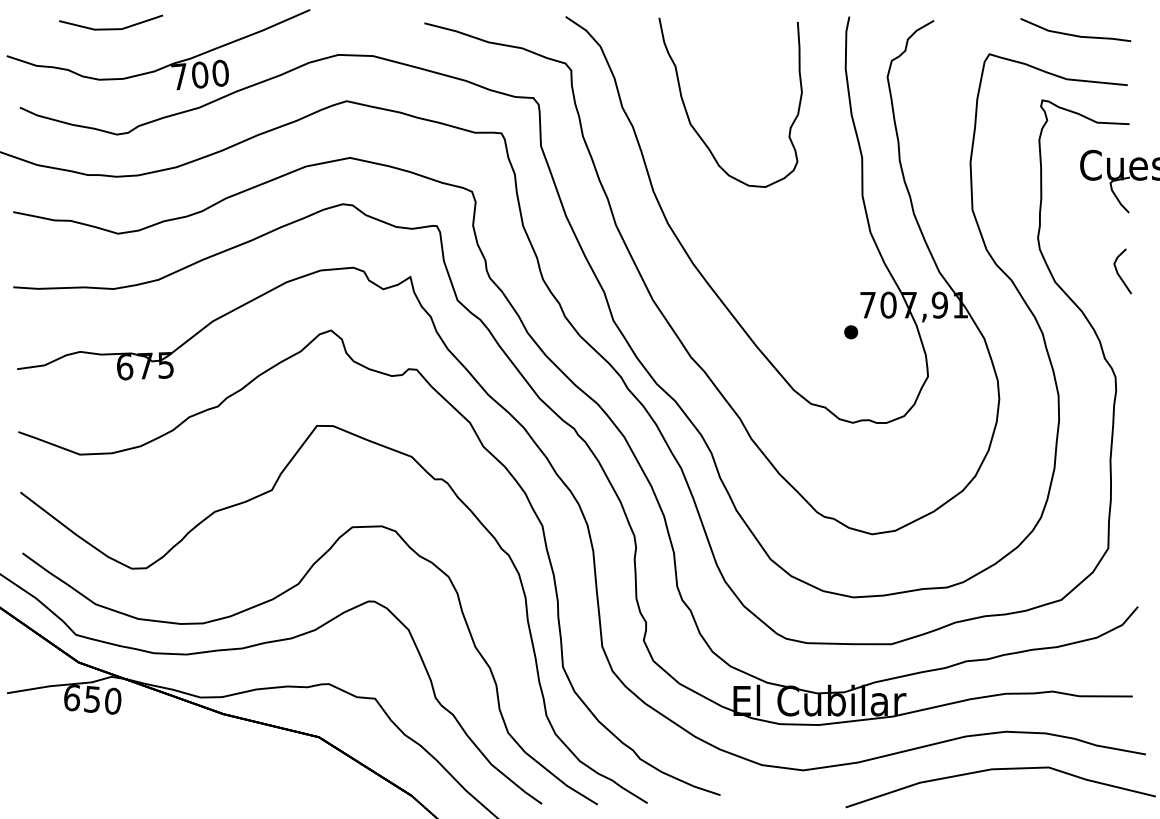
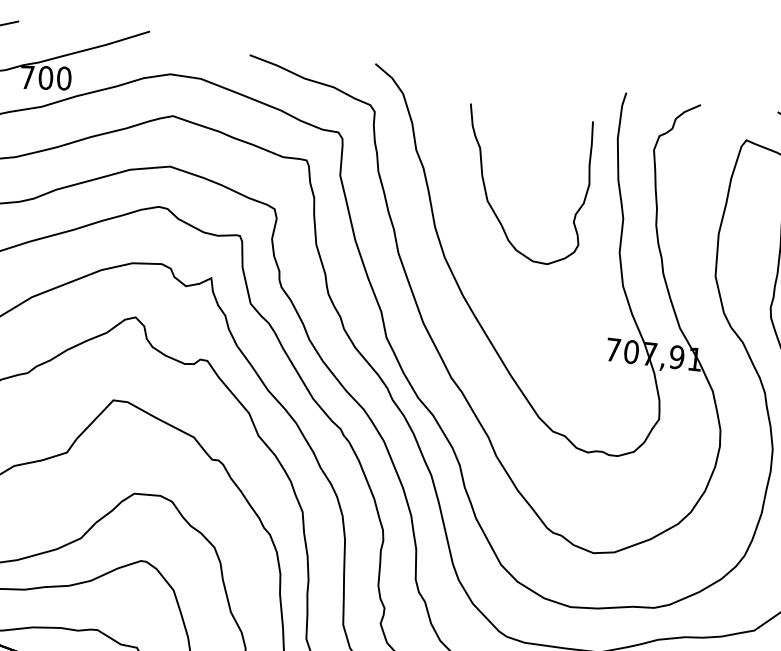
part: (689, 117) -> (487, 194), moved
part: (851, 332) -> (595, 372), removed

